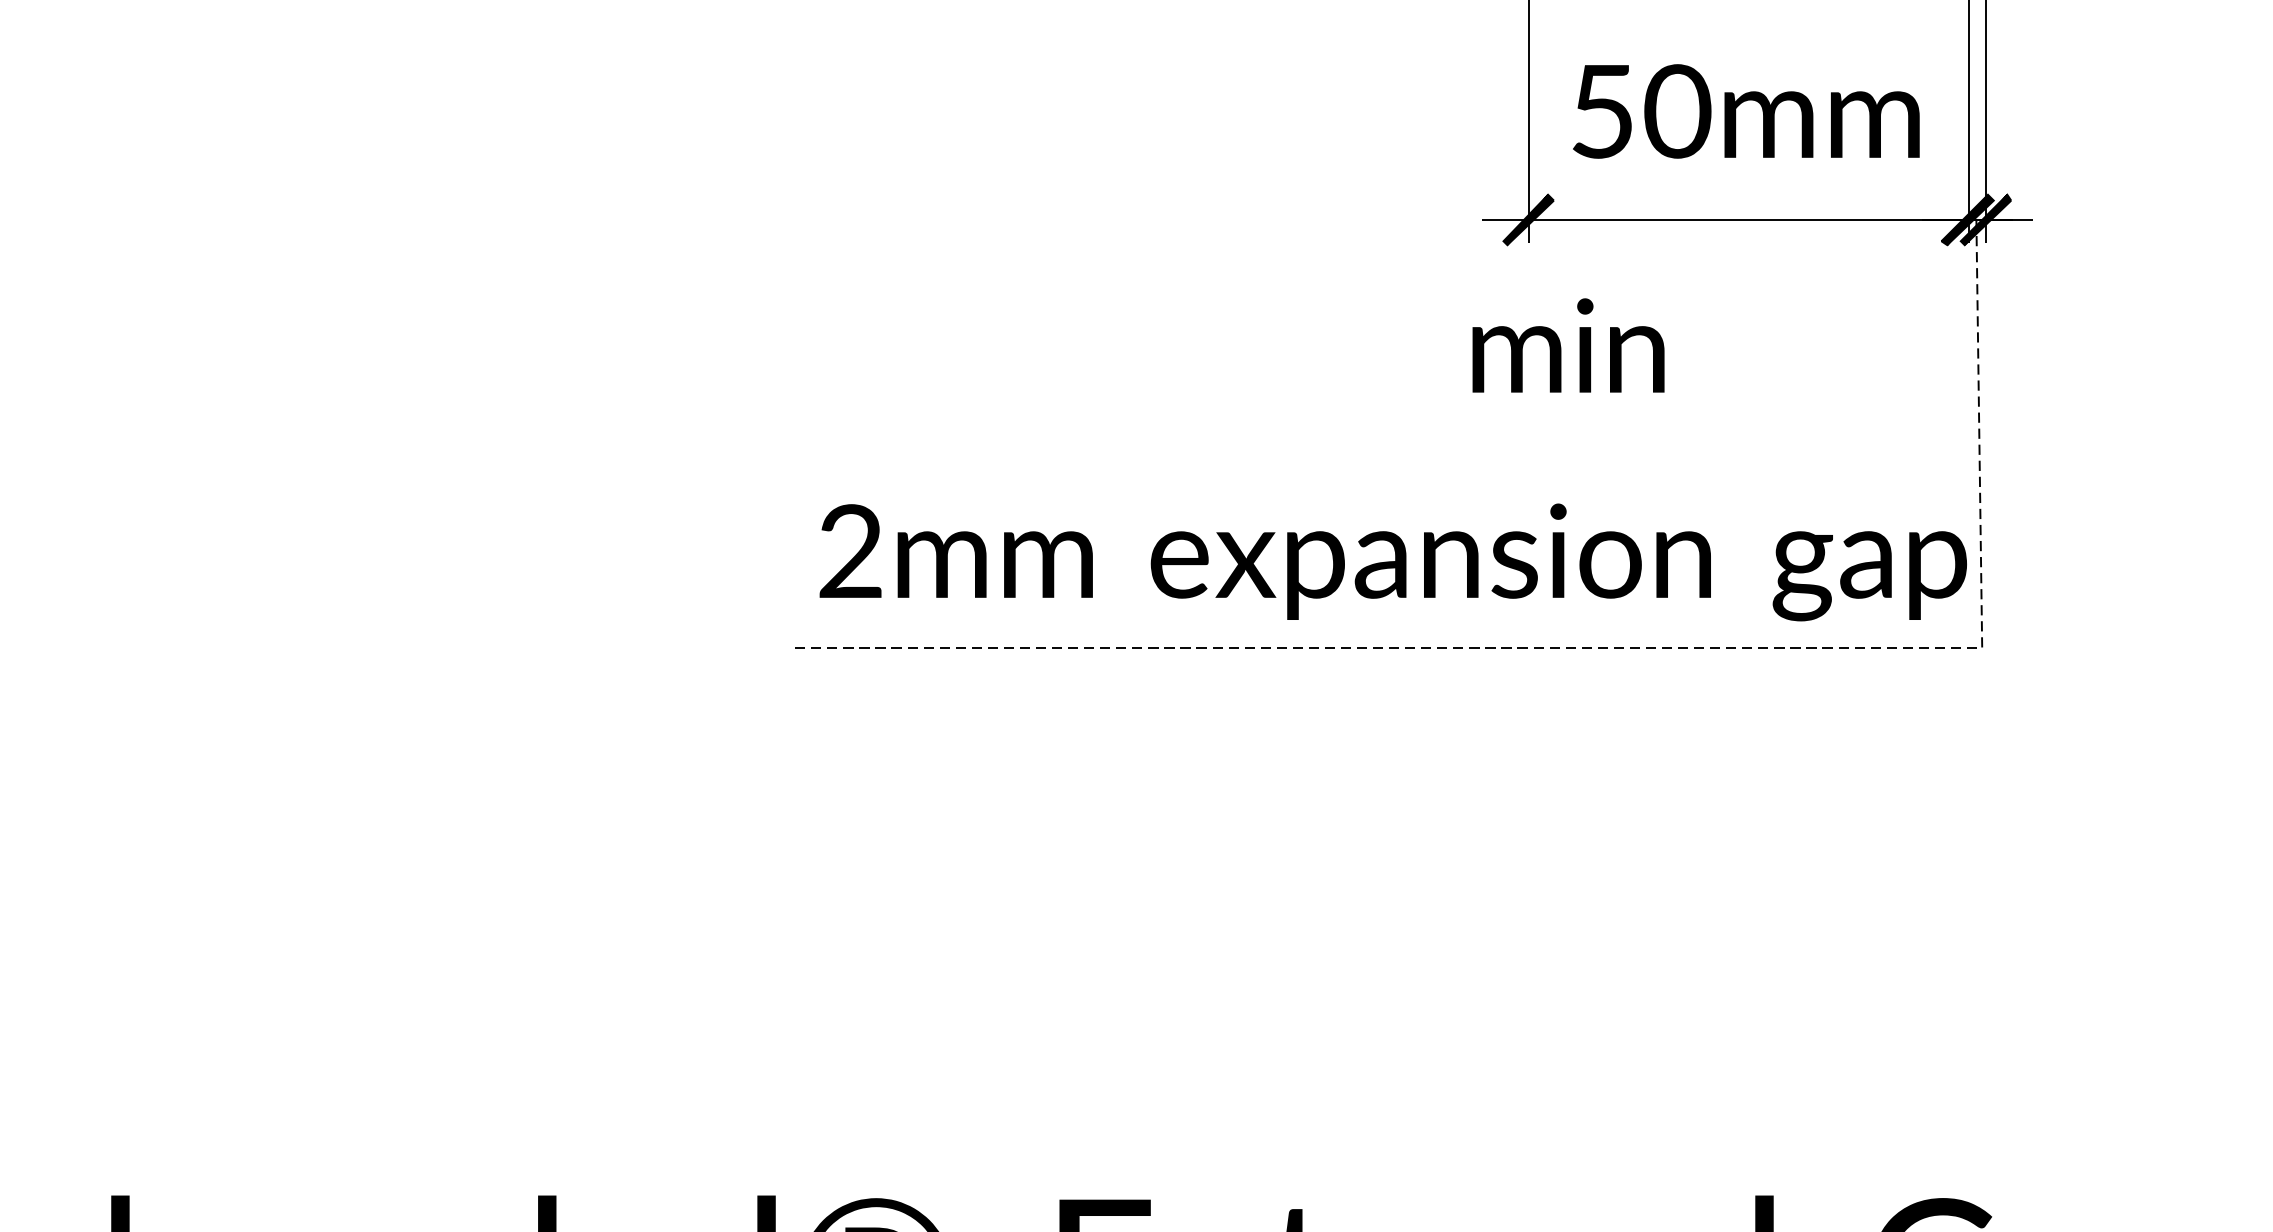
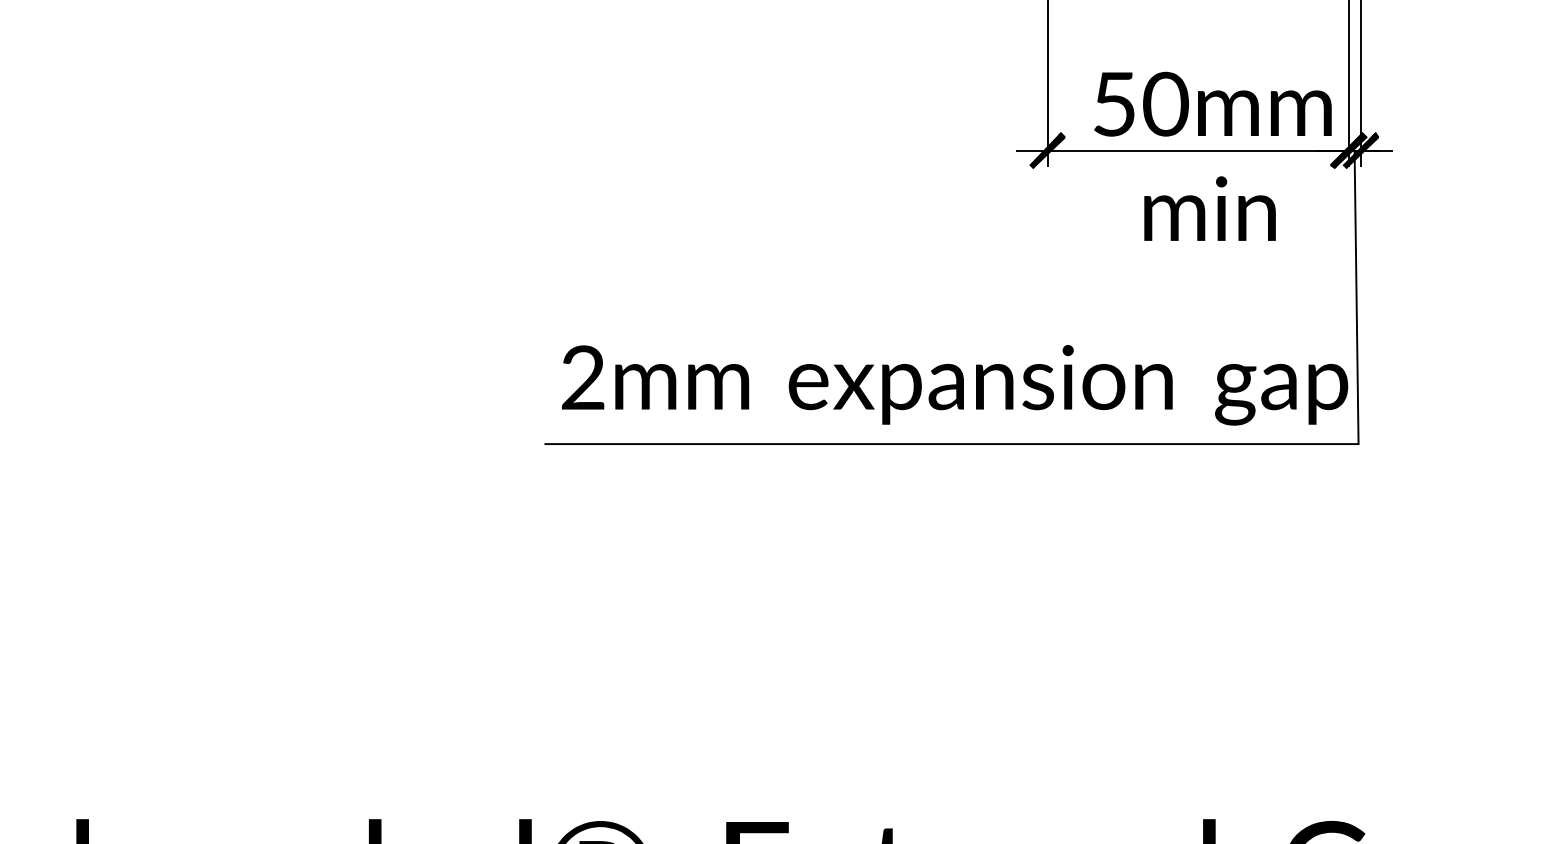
text: (1745, 110) -> (1212, 103), moved
text: (1567, 345) -> (1209, 208), moved
line: (1602, 648) -> (1098, 444), dashed -> solid

